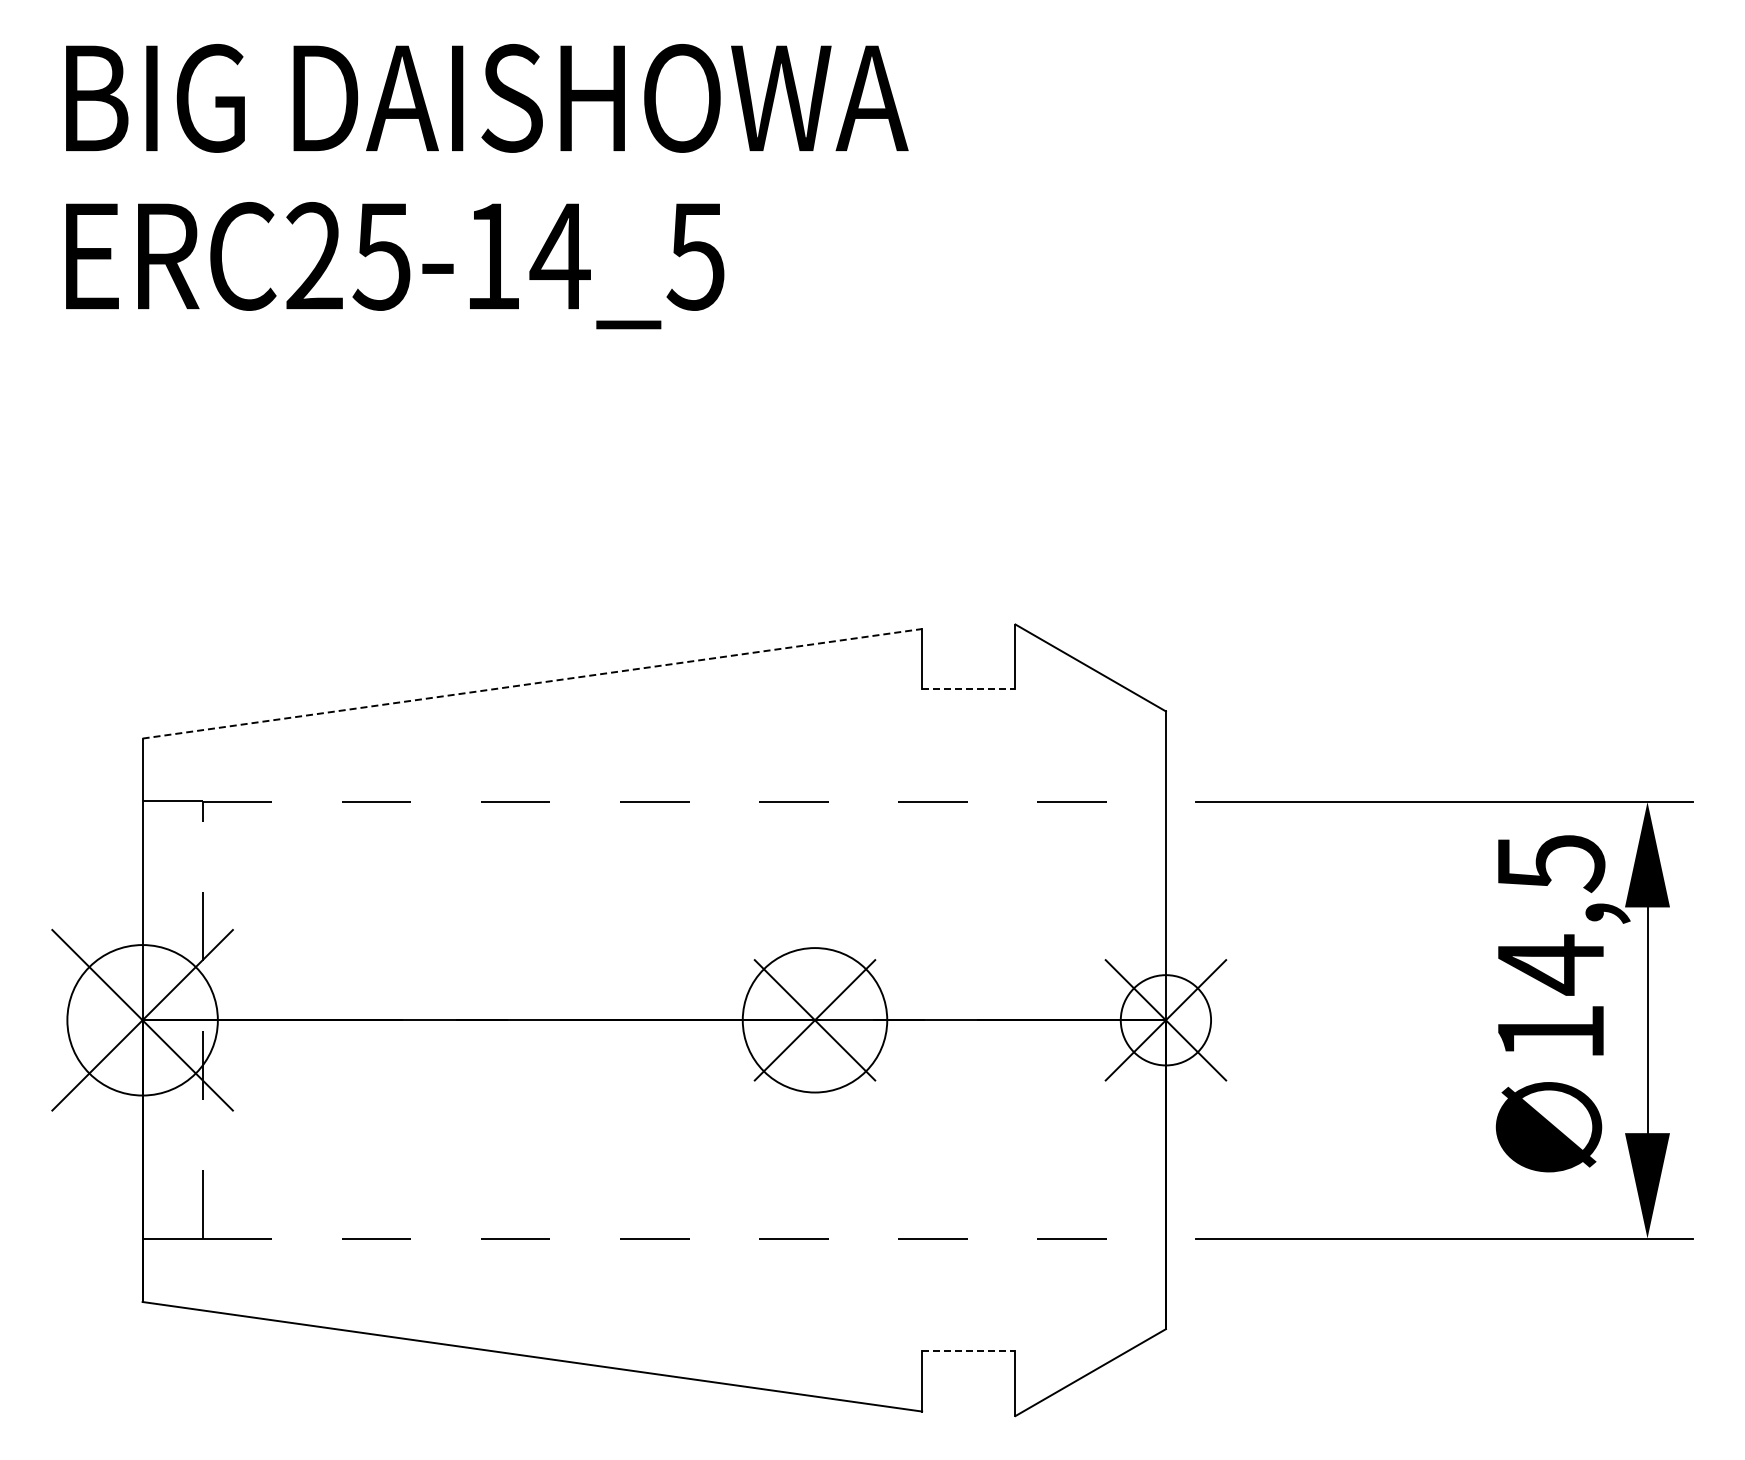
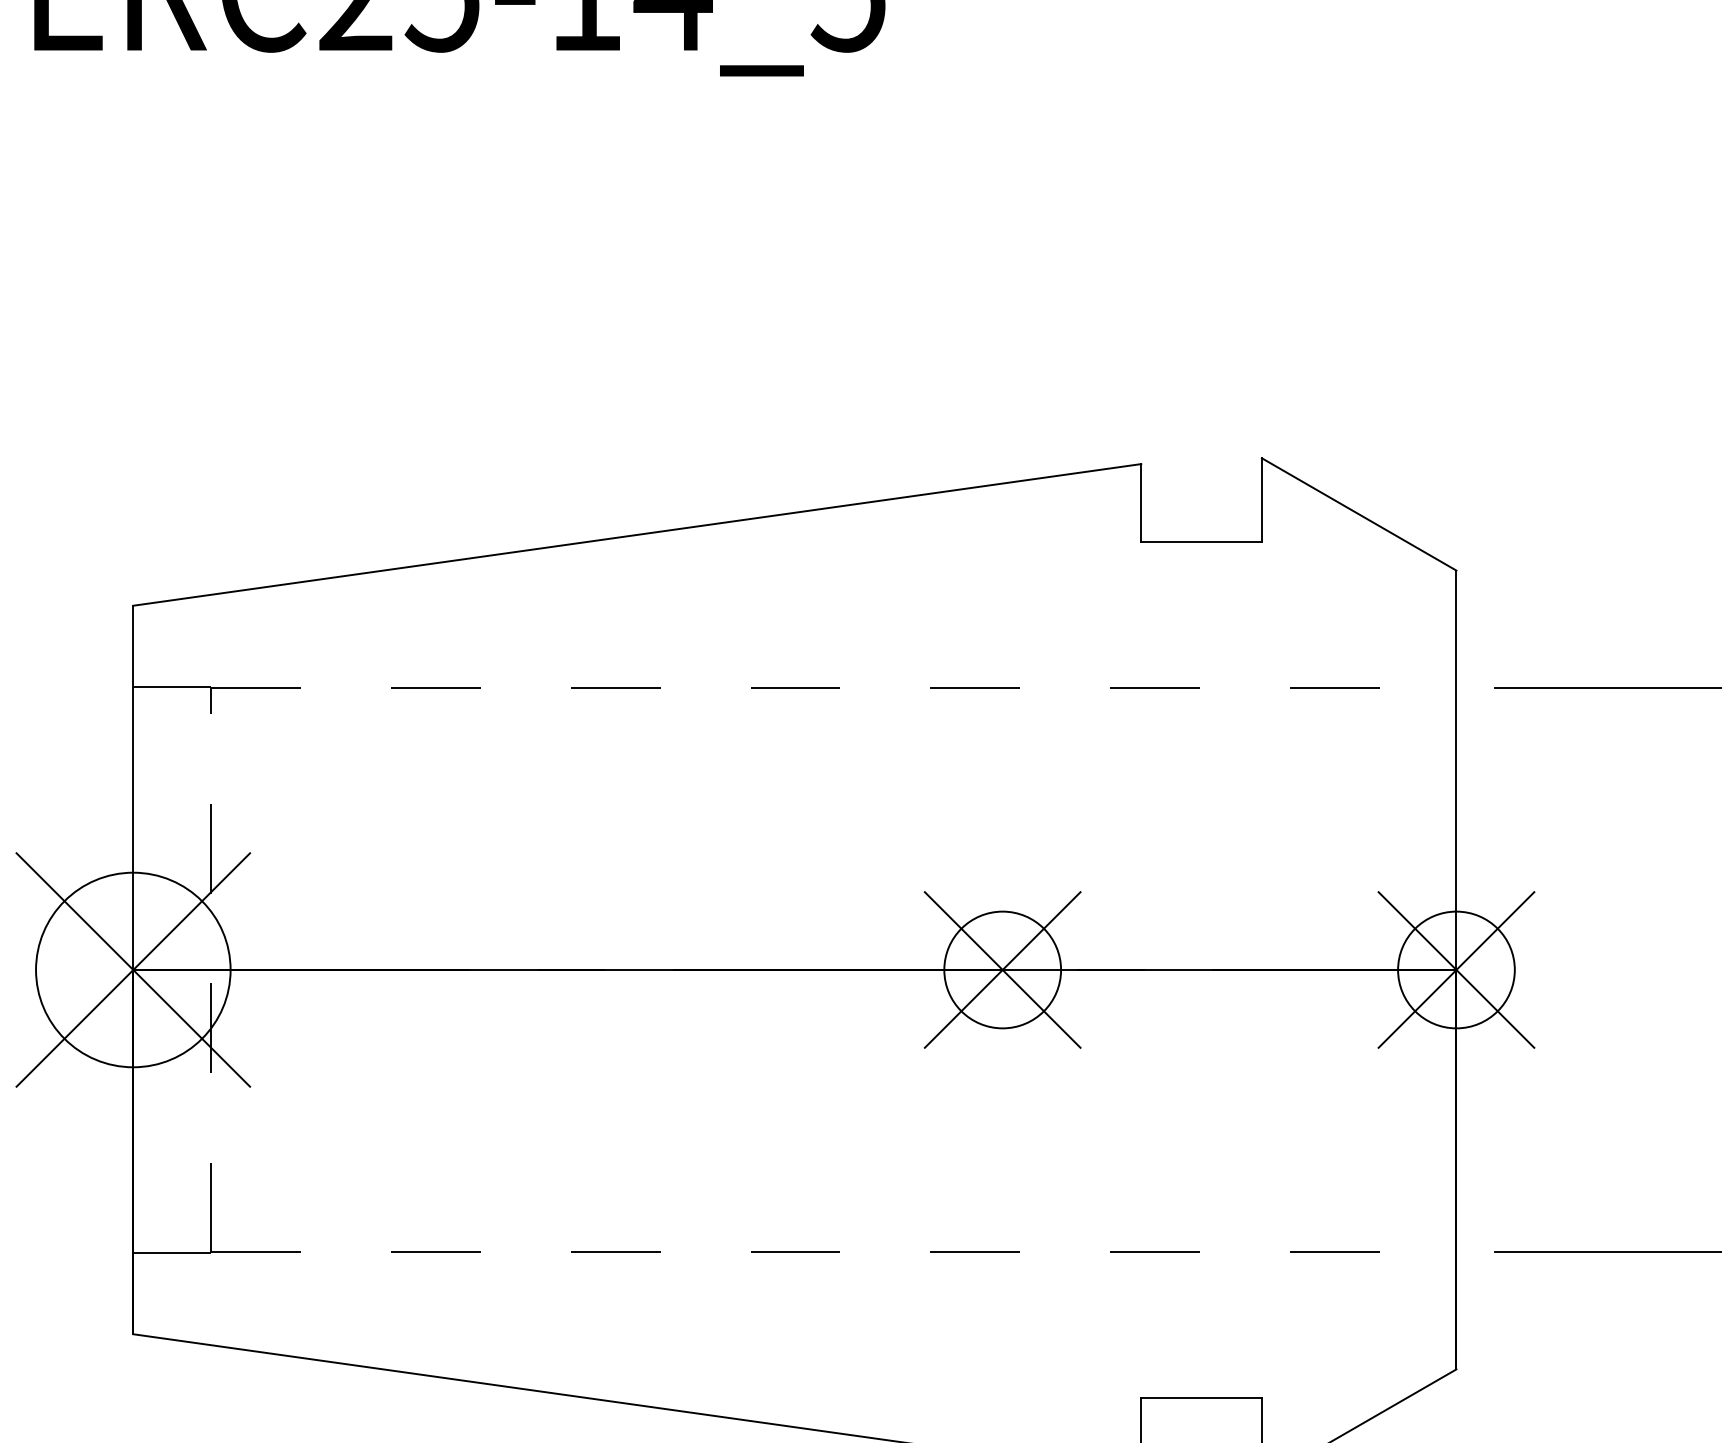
line: (532, 683) -> (637, 534), dashed -> solid
line: (968, 689) -> (1201, 542), dashed -> solid
circle: (814, 1020) -> (1002, 970), size x0.62
line: (968, 1351) -> (1201, 1398), dashed -> solid

